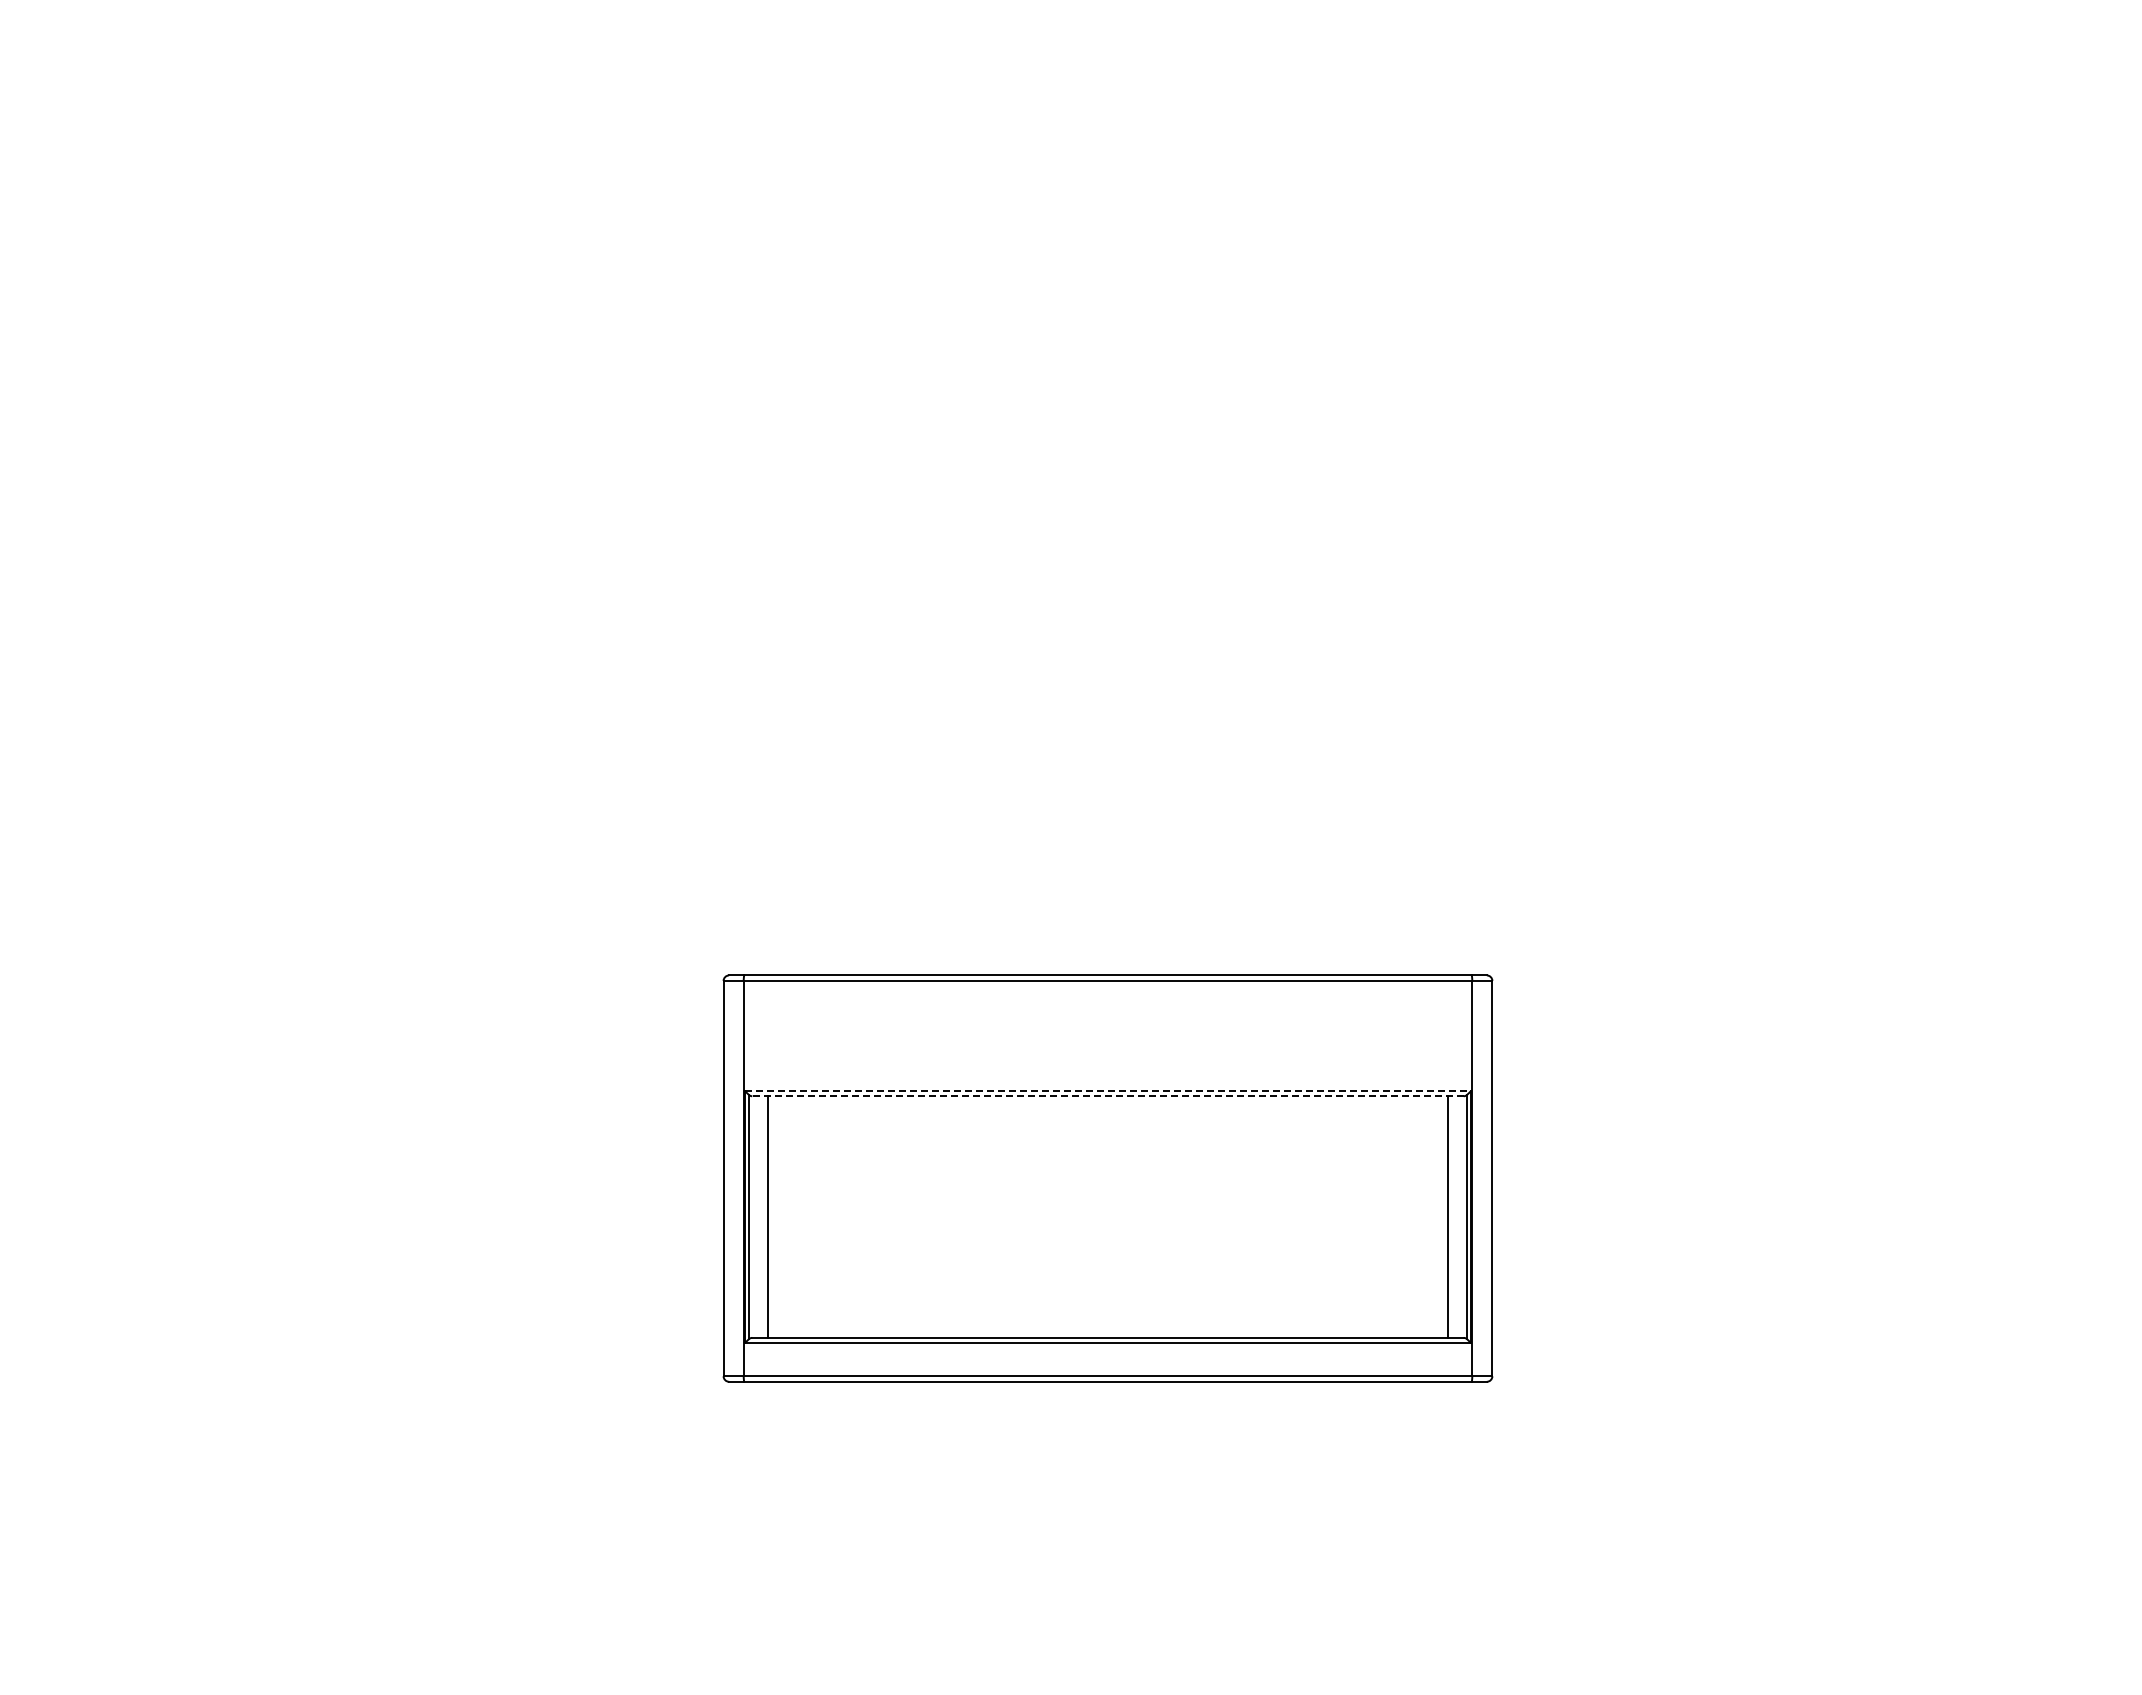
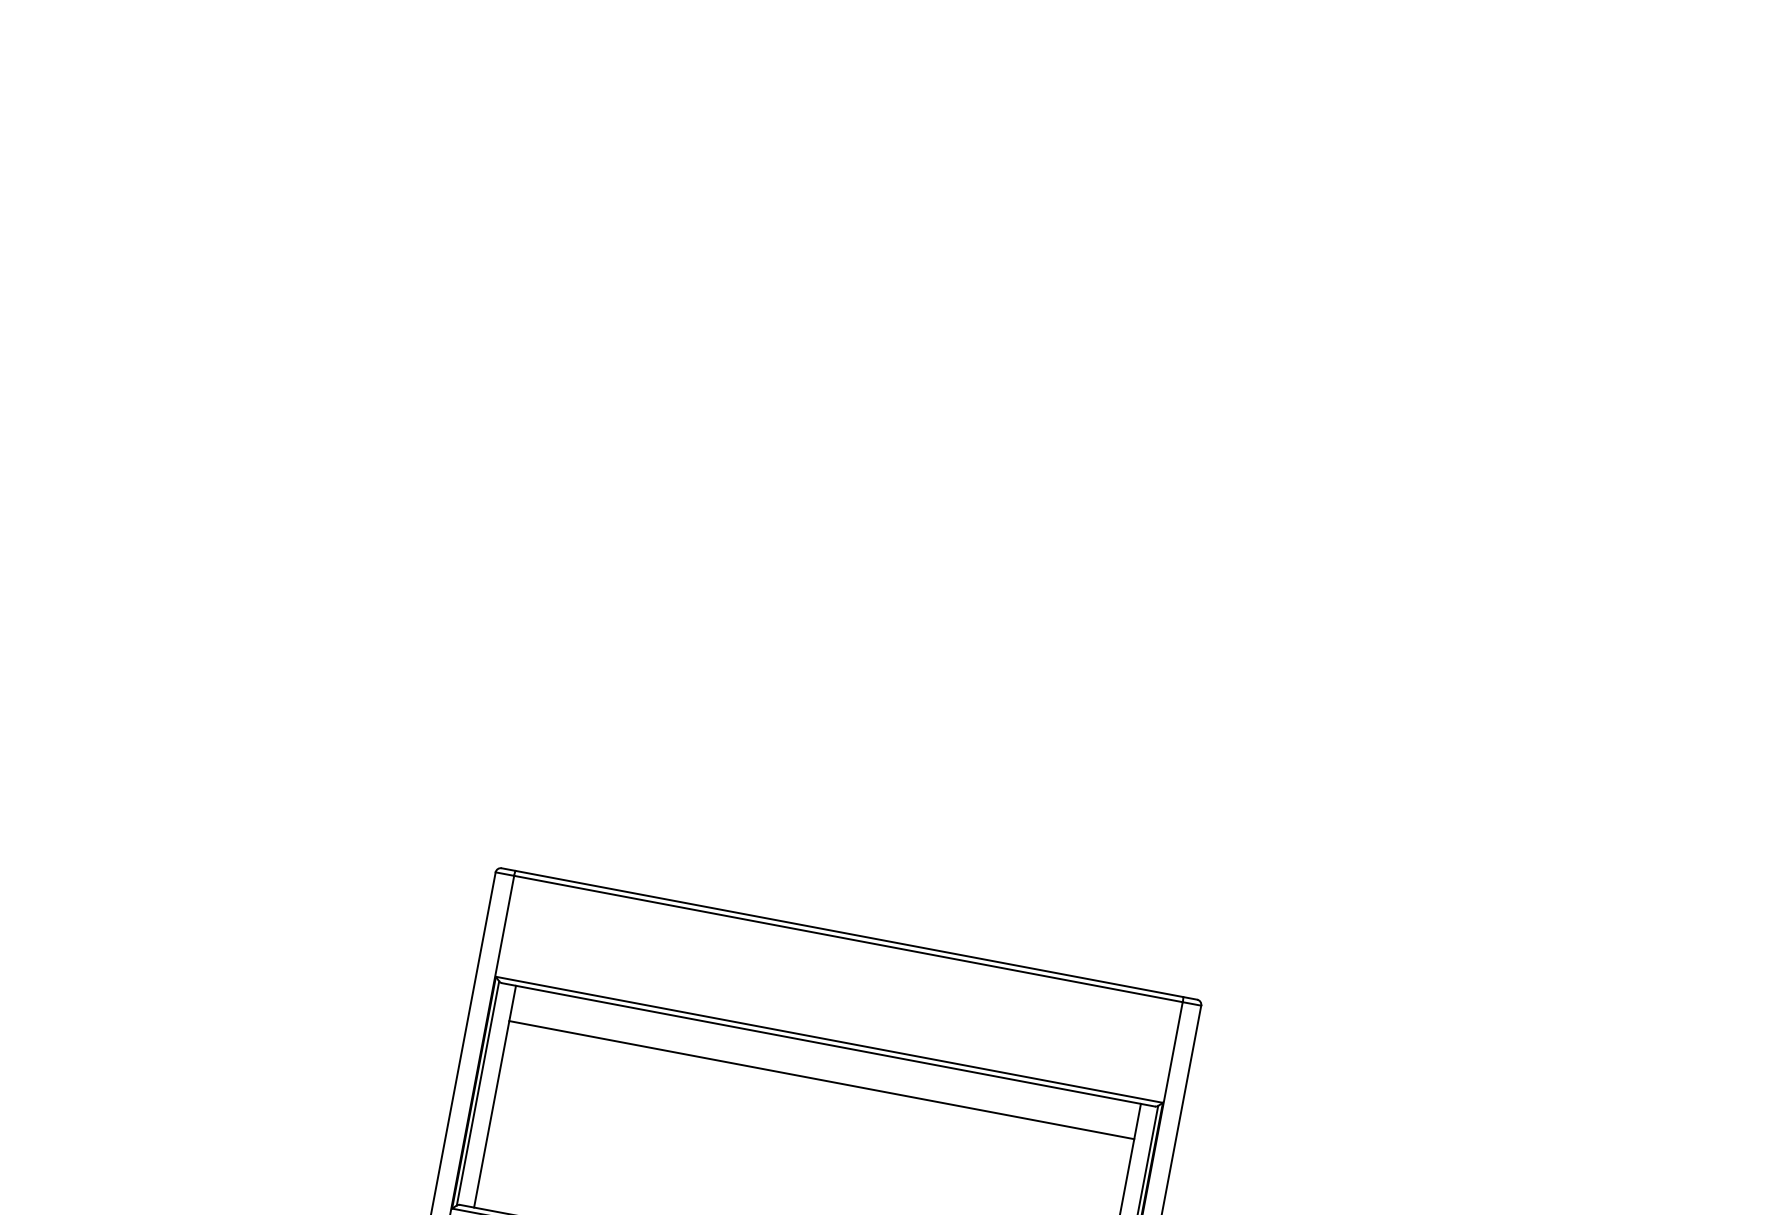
line: (1108, 1090) -> (829, 1039), dashed -> solid
line: (1108, 1096) -> (828, 1045), dashed -> solid
line: (1107, 1134) -> (821, 1079), added

